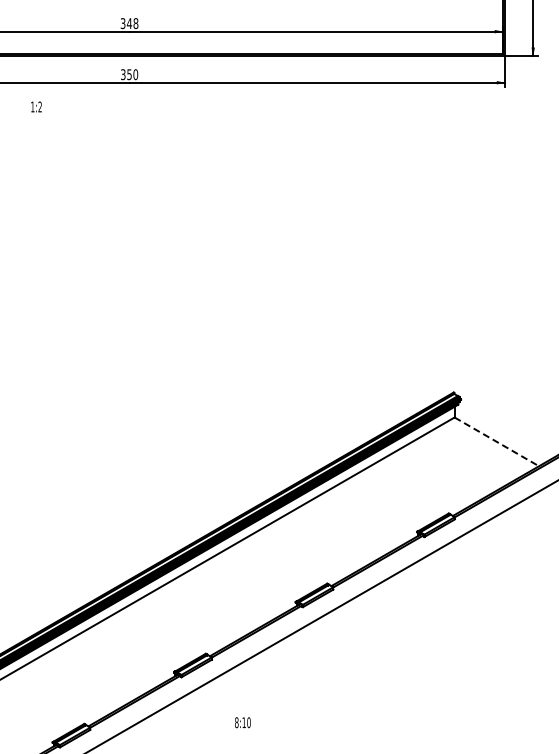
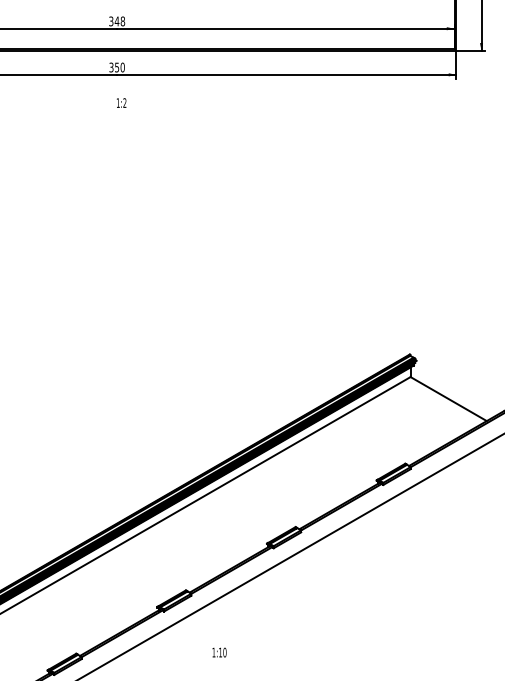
text: (36, 106) -> (121, 102), moved
line: (496, 441) -> (448, 398), dashed -> solid
text: (236, 722) -> (213, 652), 8:10 -> 1:10

